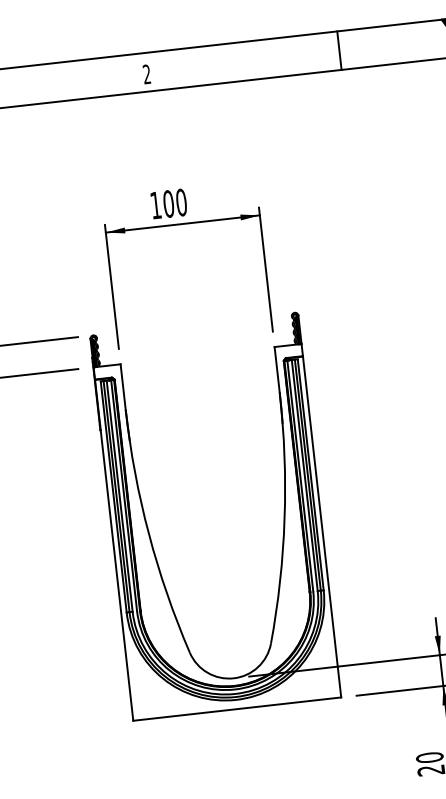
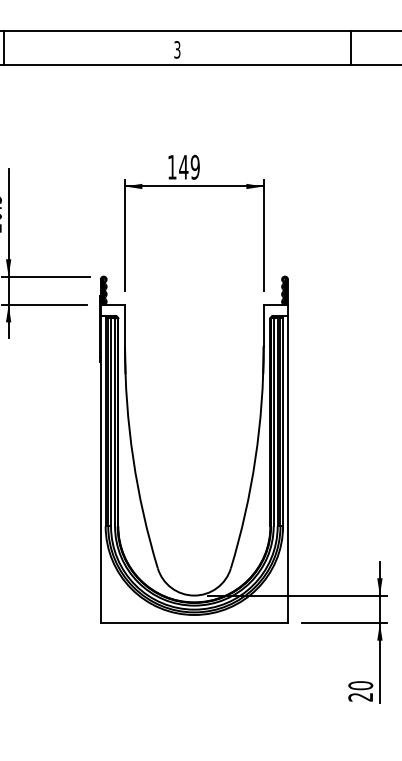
text: (147, 73) -> (177, 49), 2 -> 3
text: (174, 202) -> (189, 166), 100 -> 149

